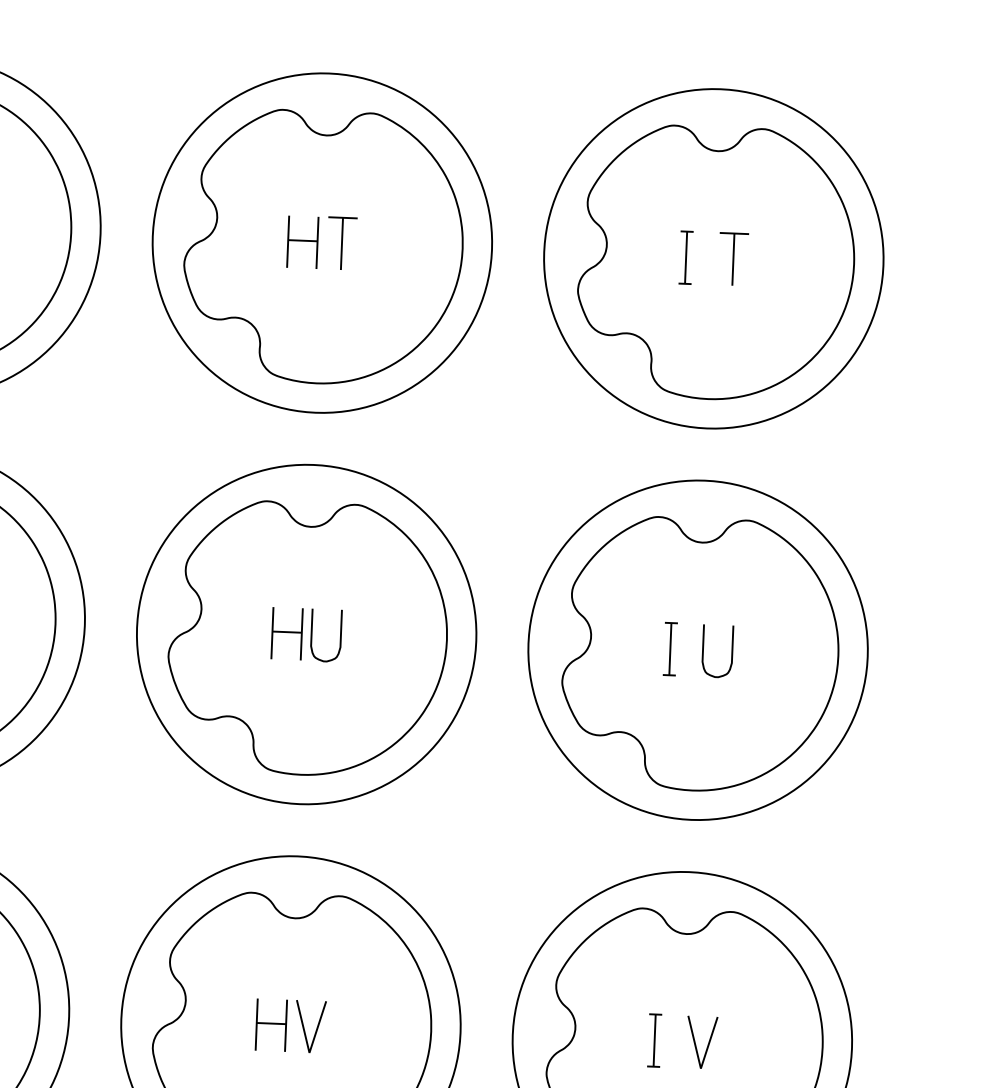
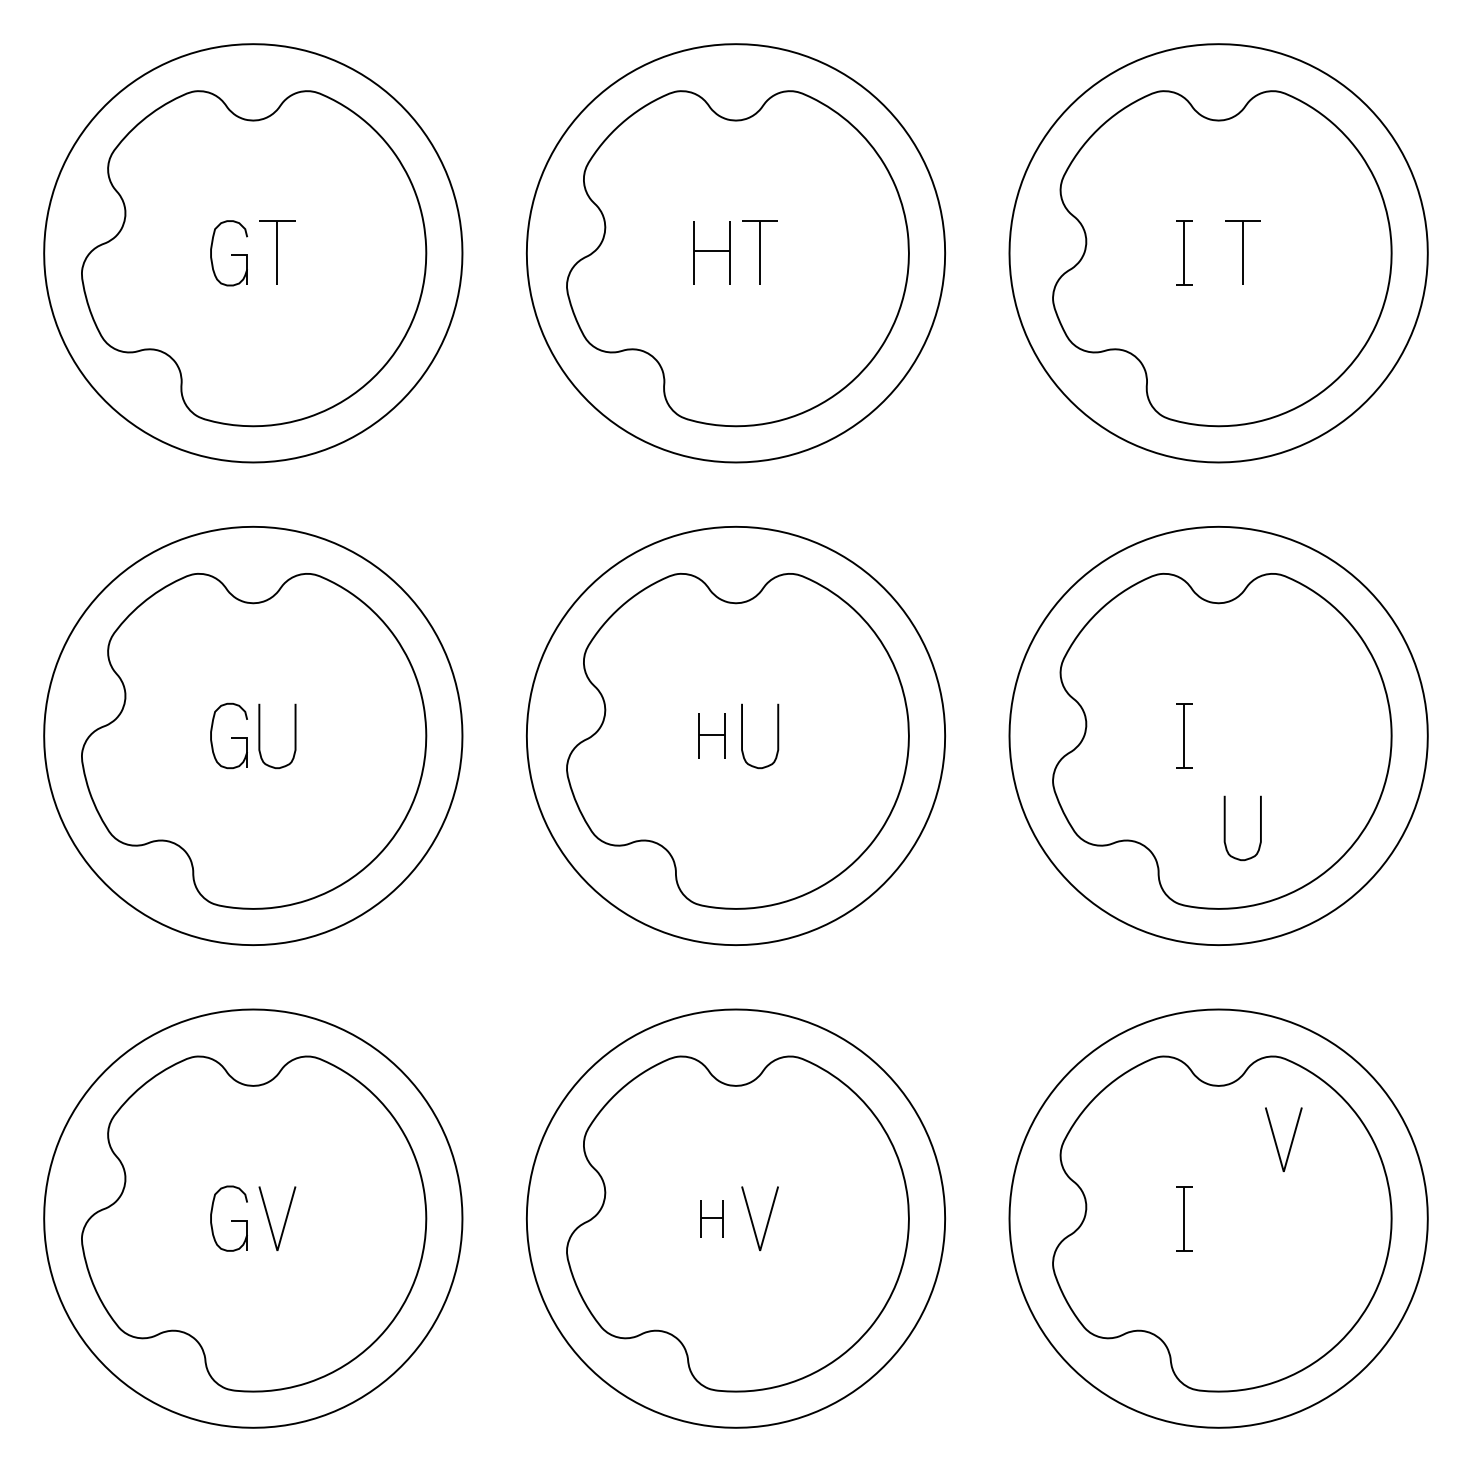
part: (286, 633) -> (711, 735), size x0.7
curve: (703, 650) -> (1225, 828), moved
part: (271, 1025) -> (711, 1218), size x0.6
line: (695, 1043) -> (1276, 1141), moved

